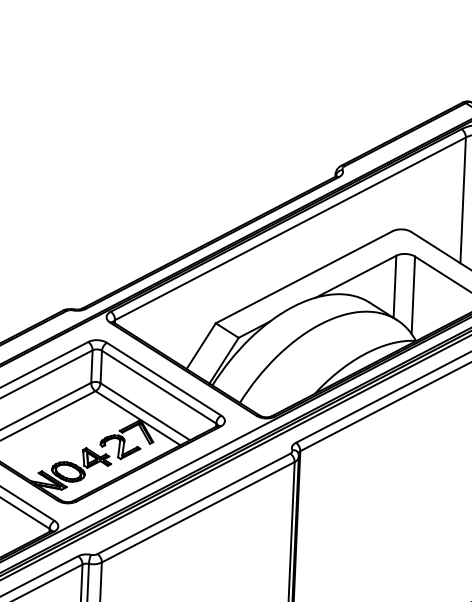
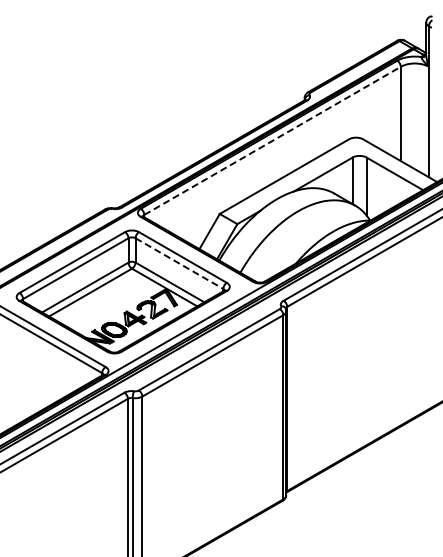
line: (291, 228) -> (273, 140), solid -> dashed
line: (159, 387) -> (179, 263), solid -> dashed

